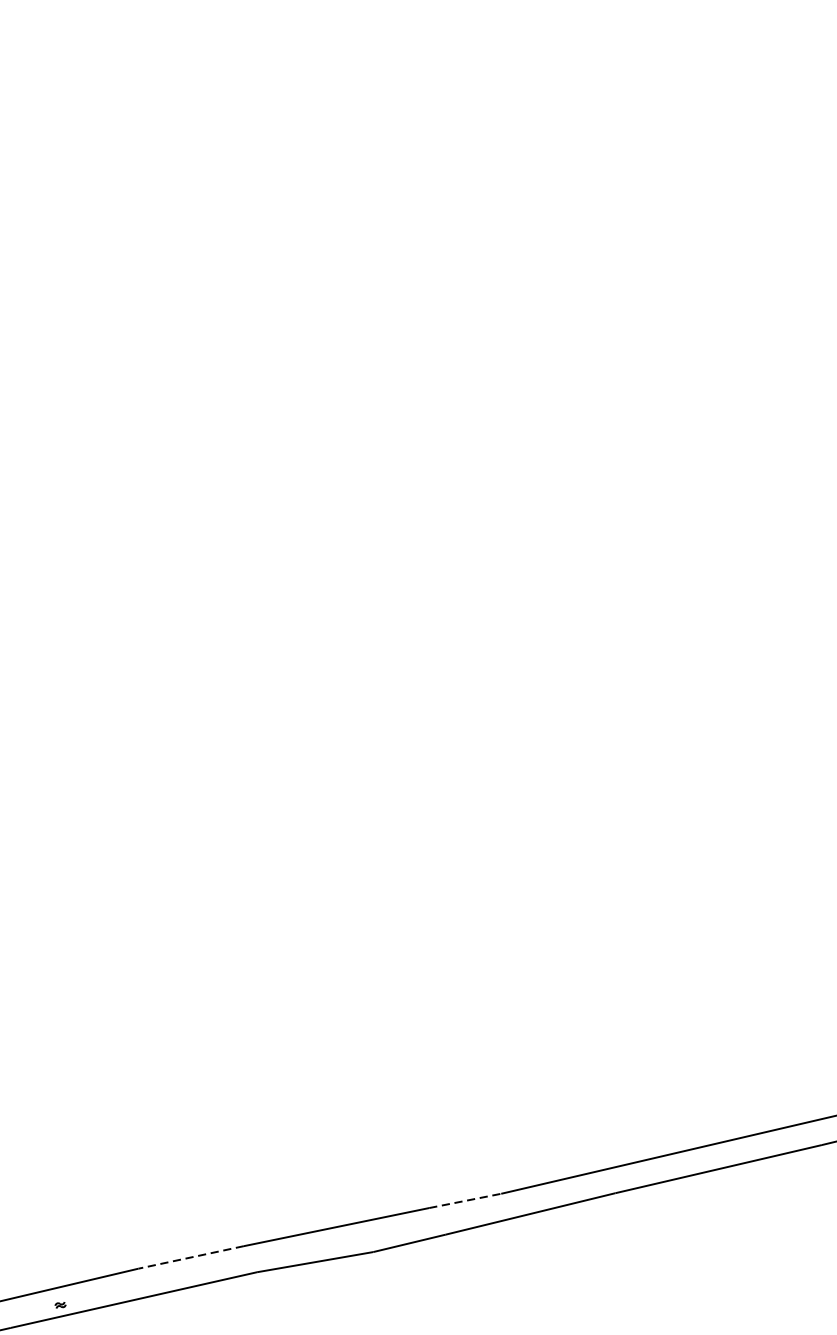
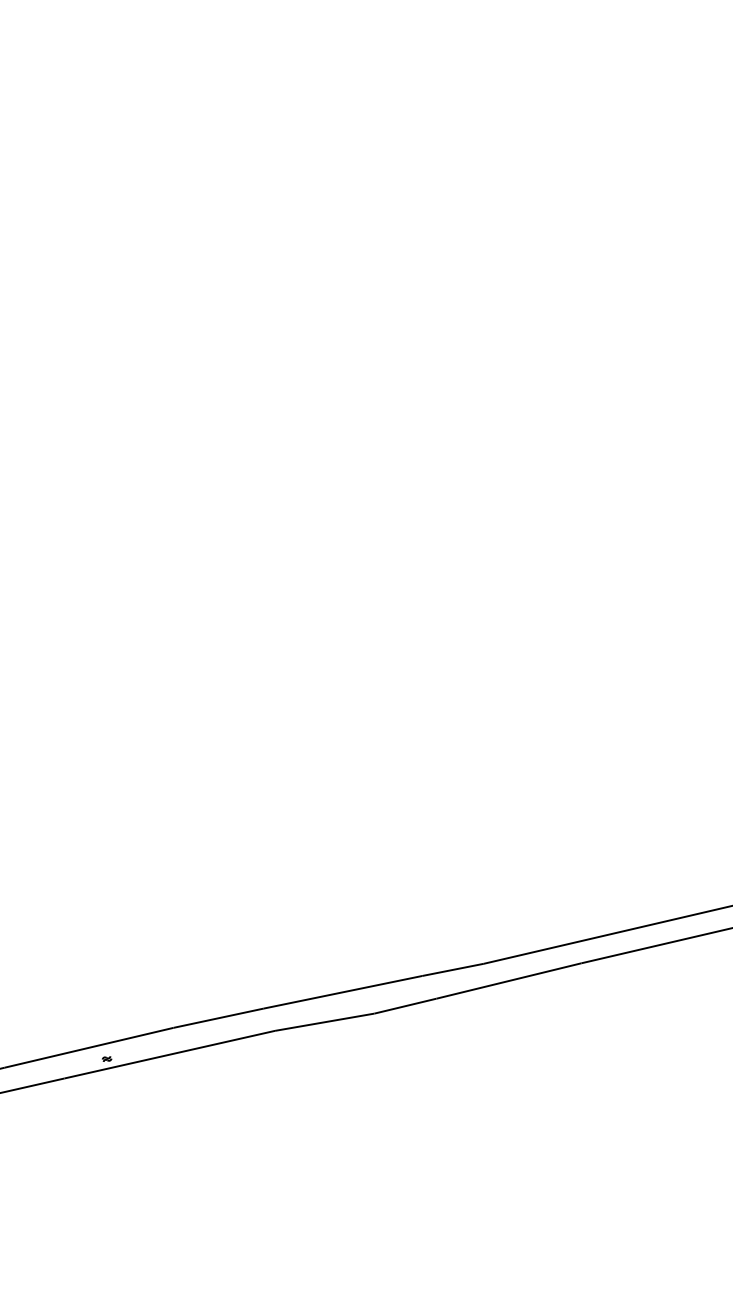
line: (465, 1200) -> (453, 969), dashed -> solid
line: (190, 1257) -> (218, 1018), dashed -> solid

